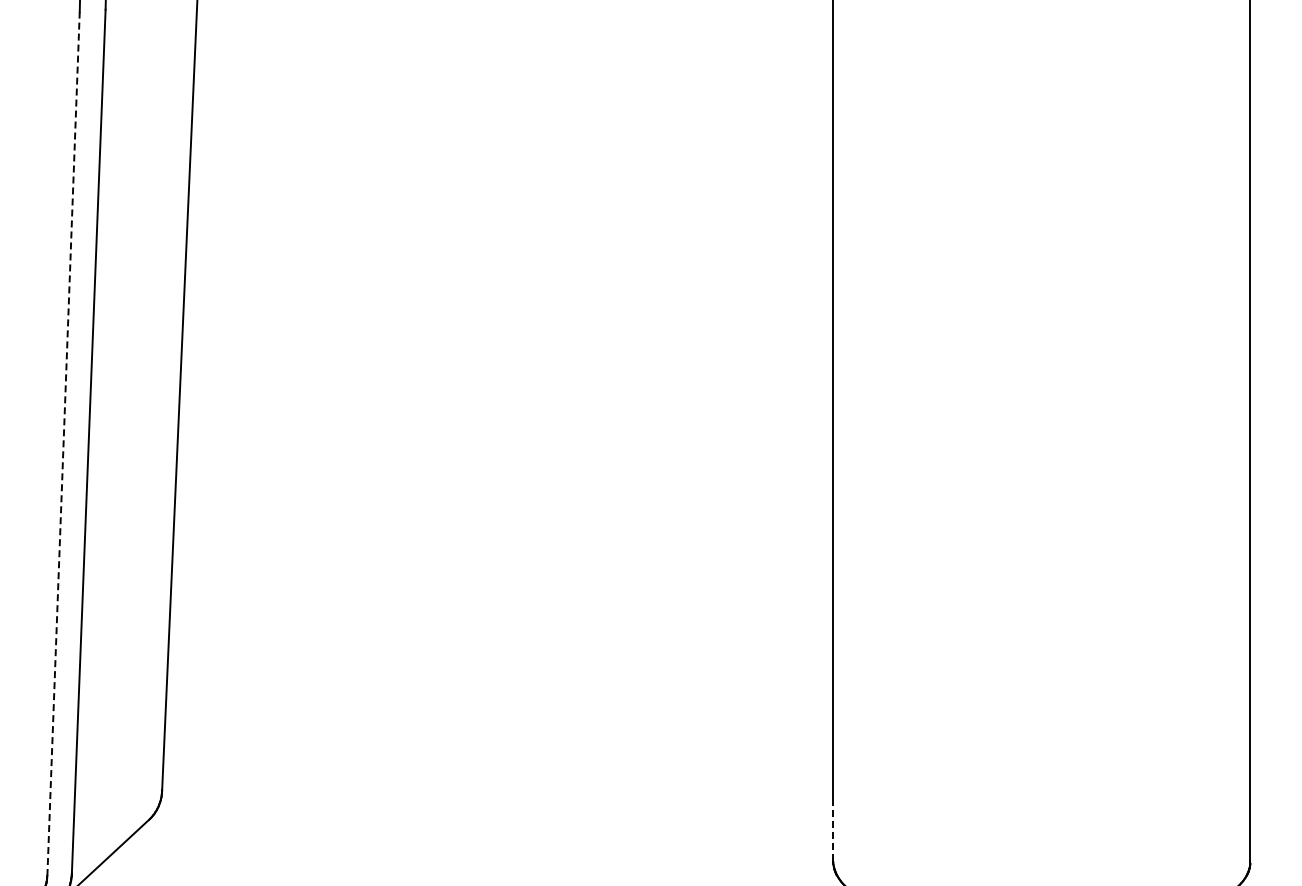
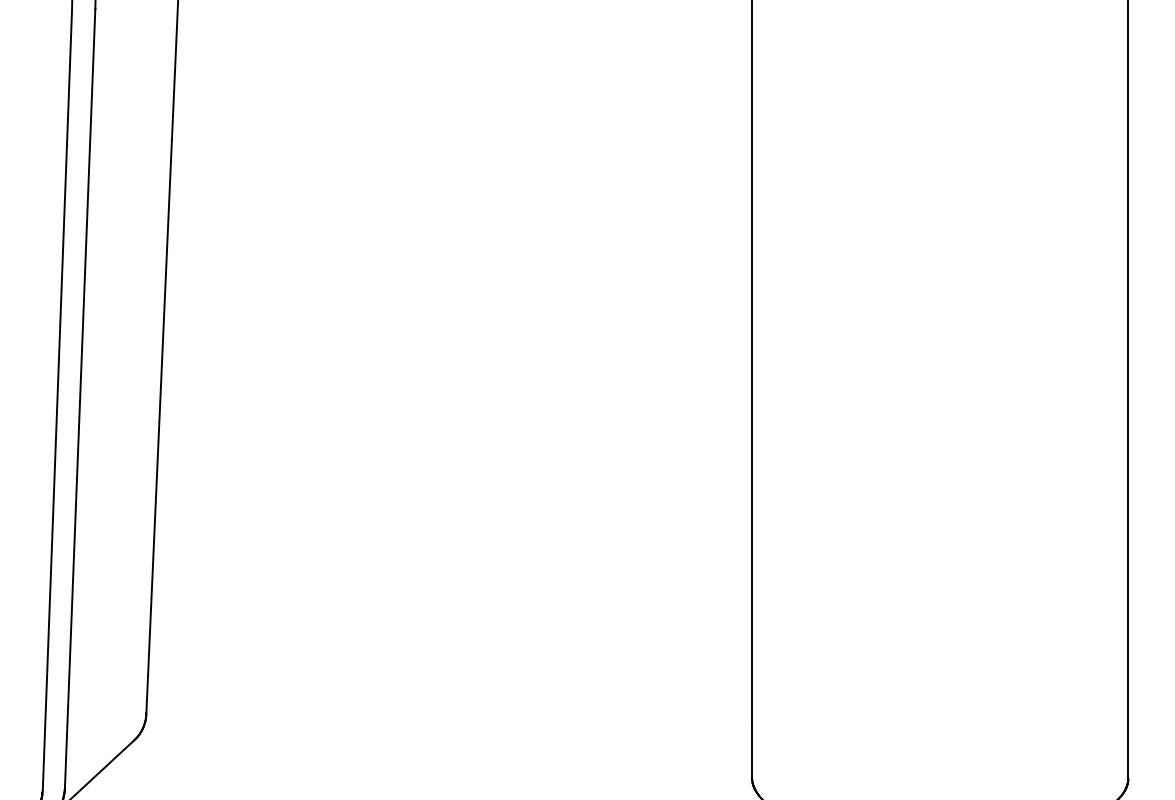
line: (63, 443) -> (57, 400), dashed -> solid
line: (833, 831) -> (752, 750), dashed -> solid

